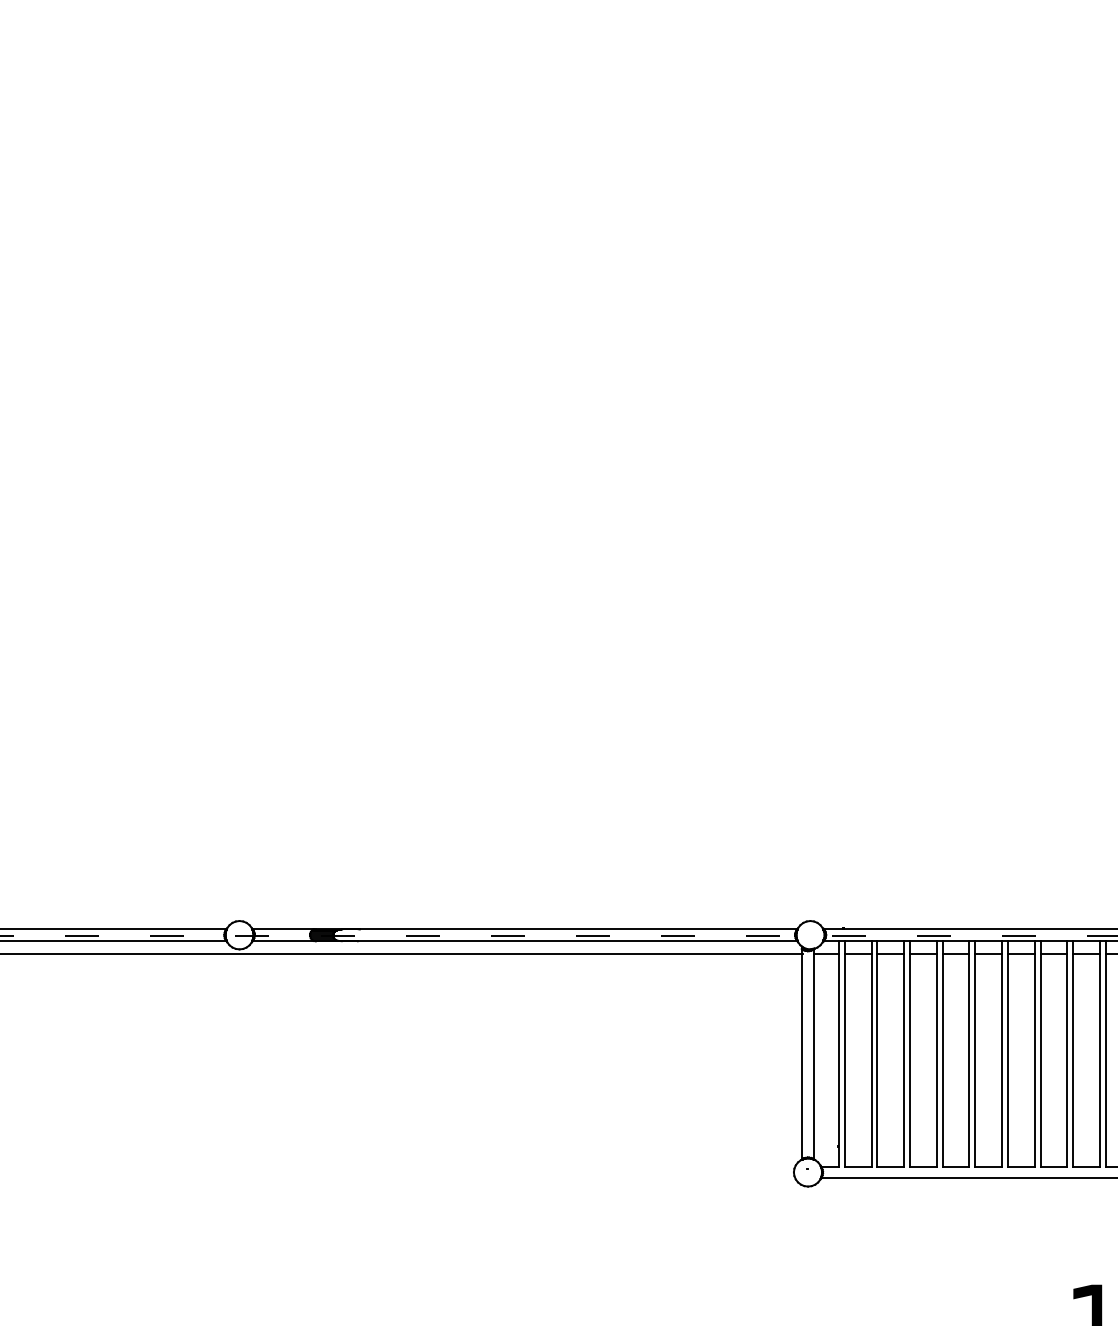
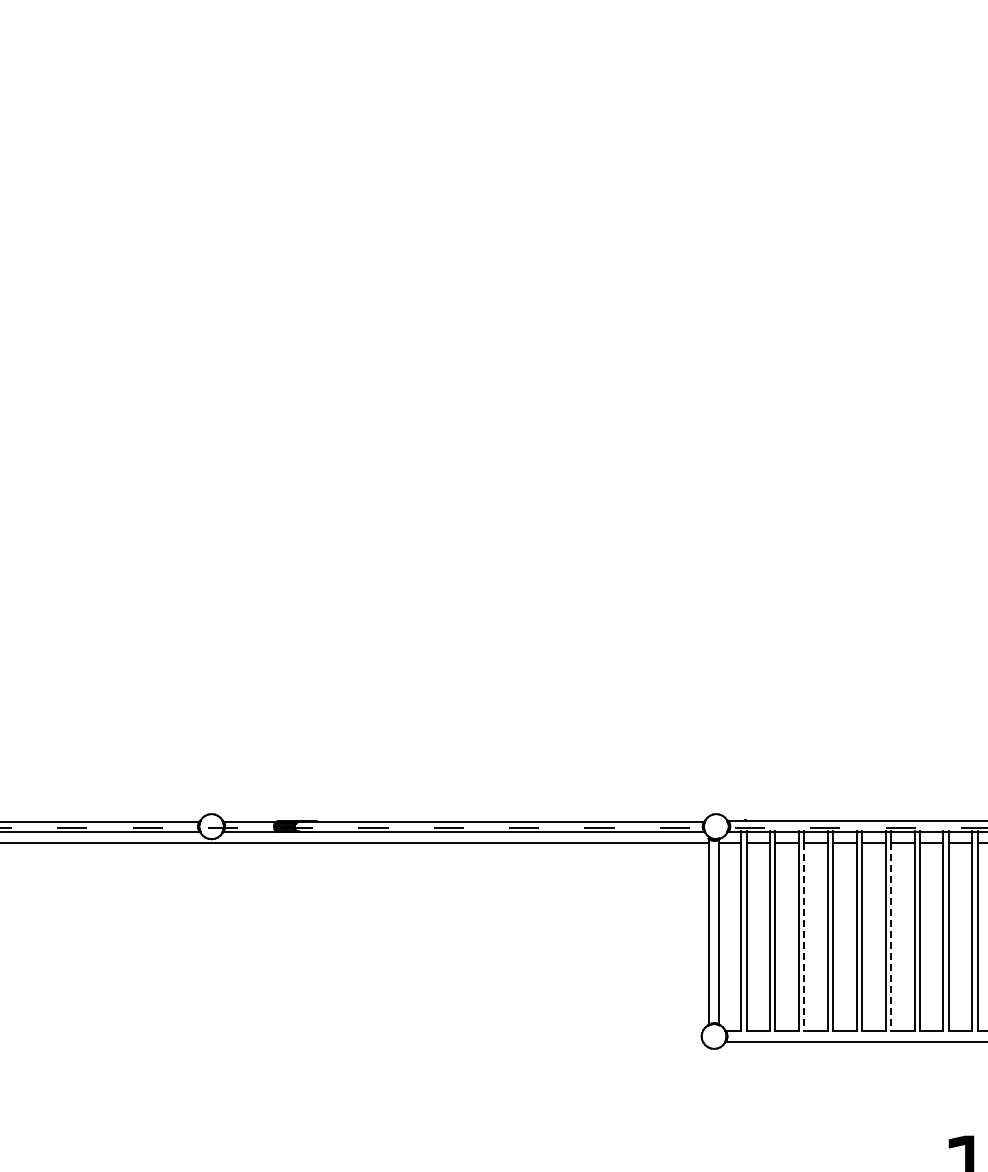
line: (910, 1060) -> (804, 937), solid -> dashed
line: (1007, 1060) -> (890, 937), solid -> dashed

